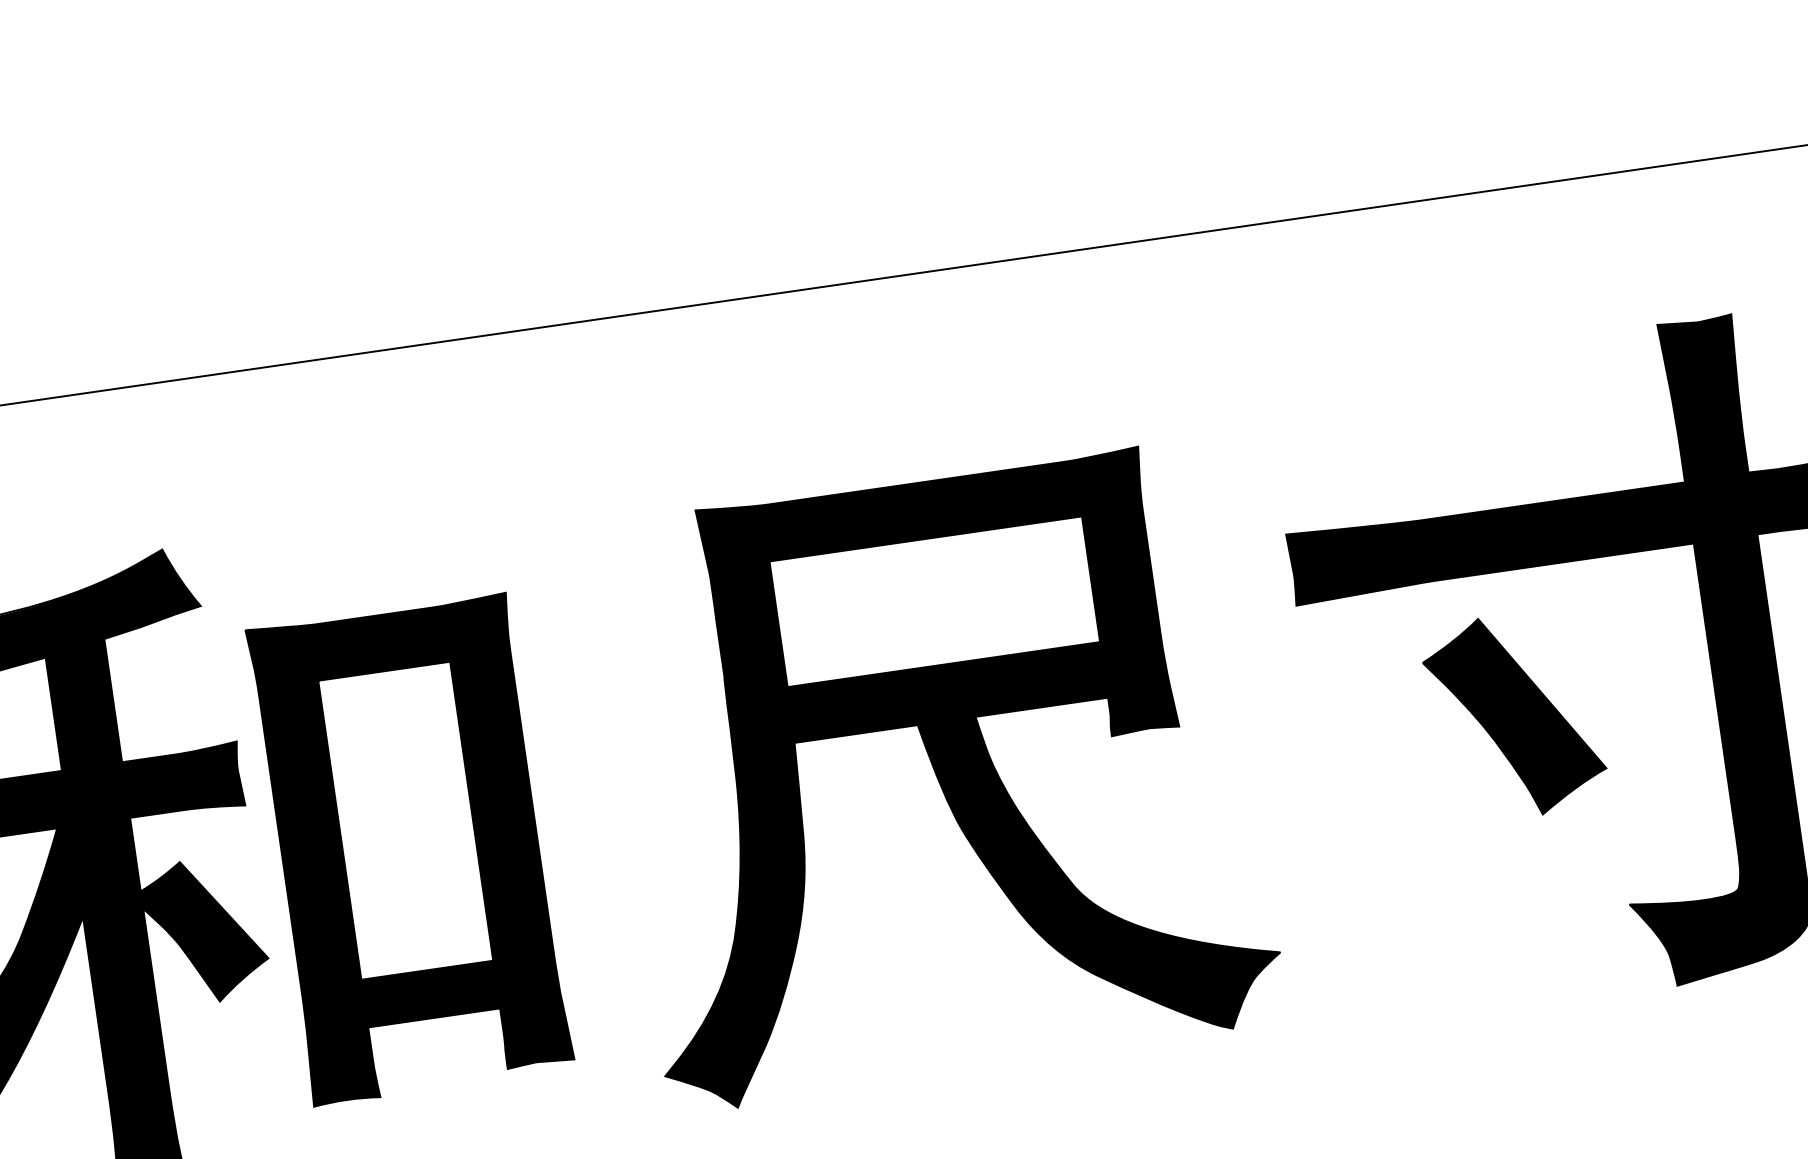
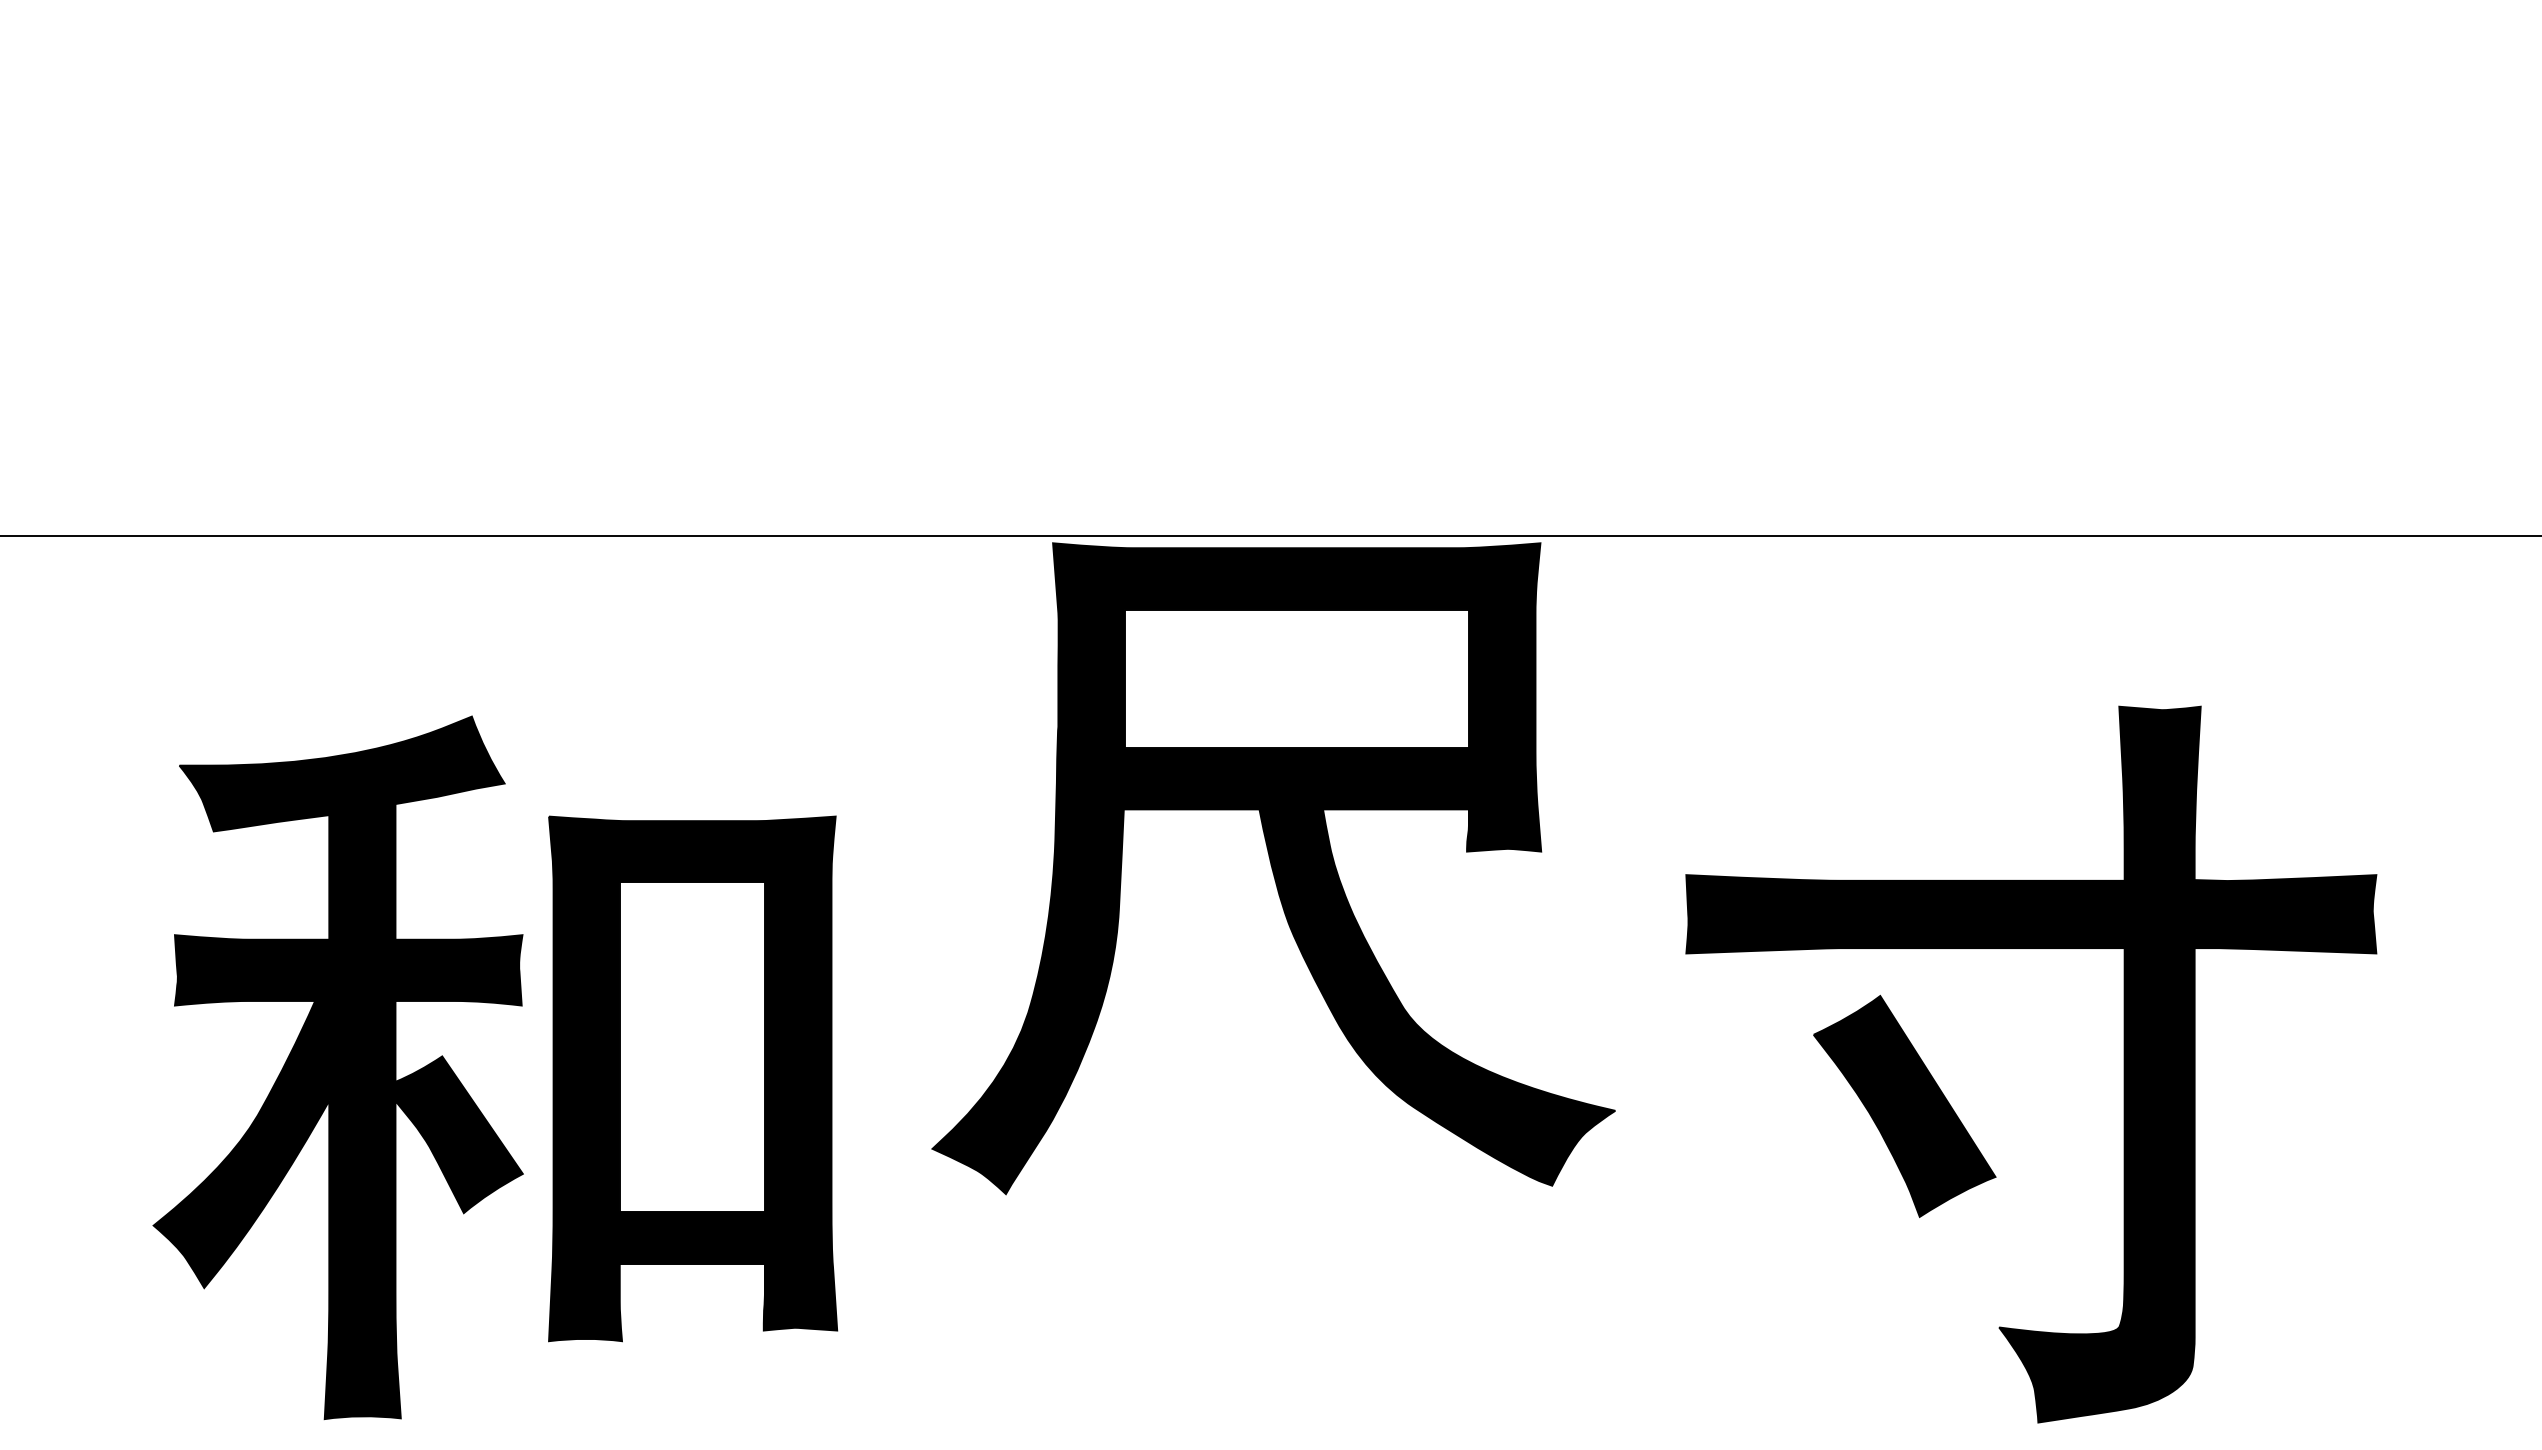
part: (938, 776) -> (1273, 868), moved

